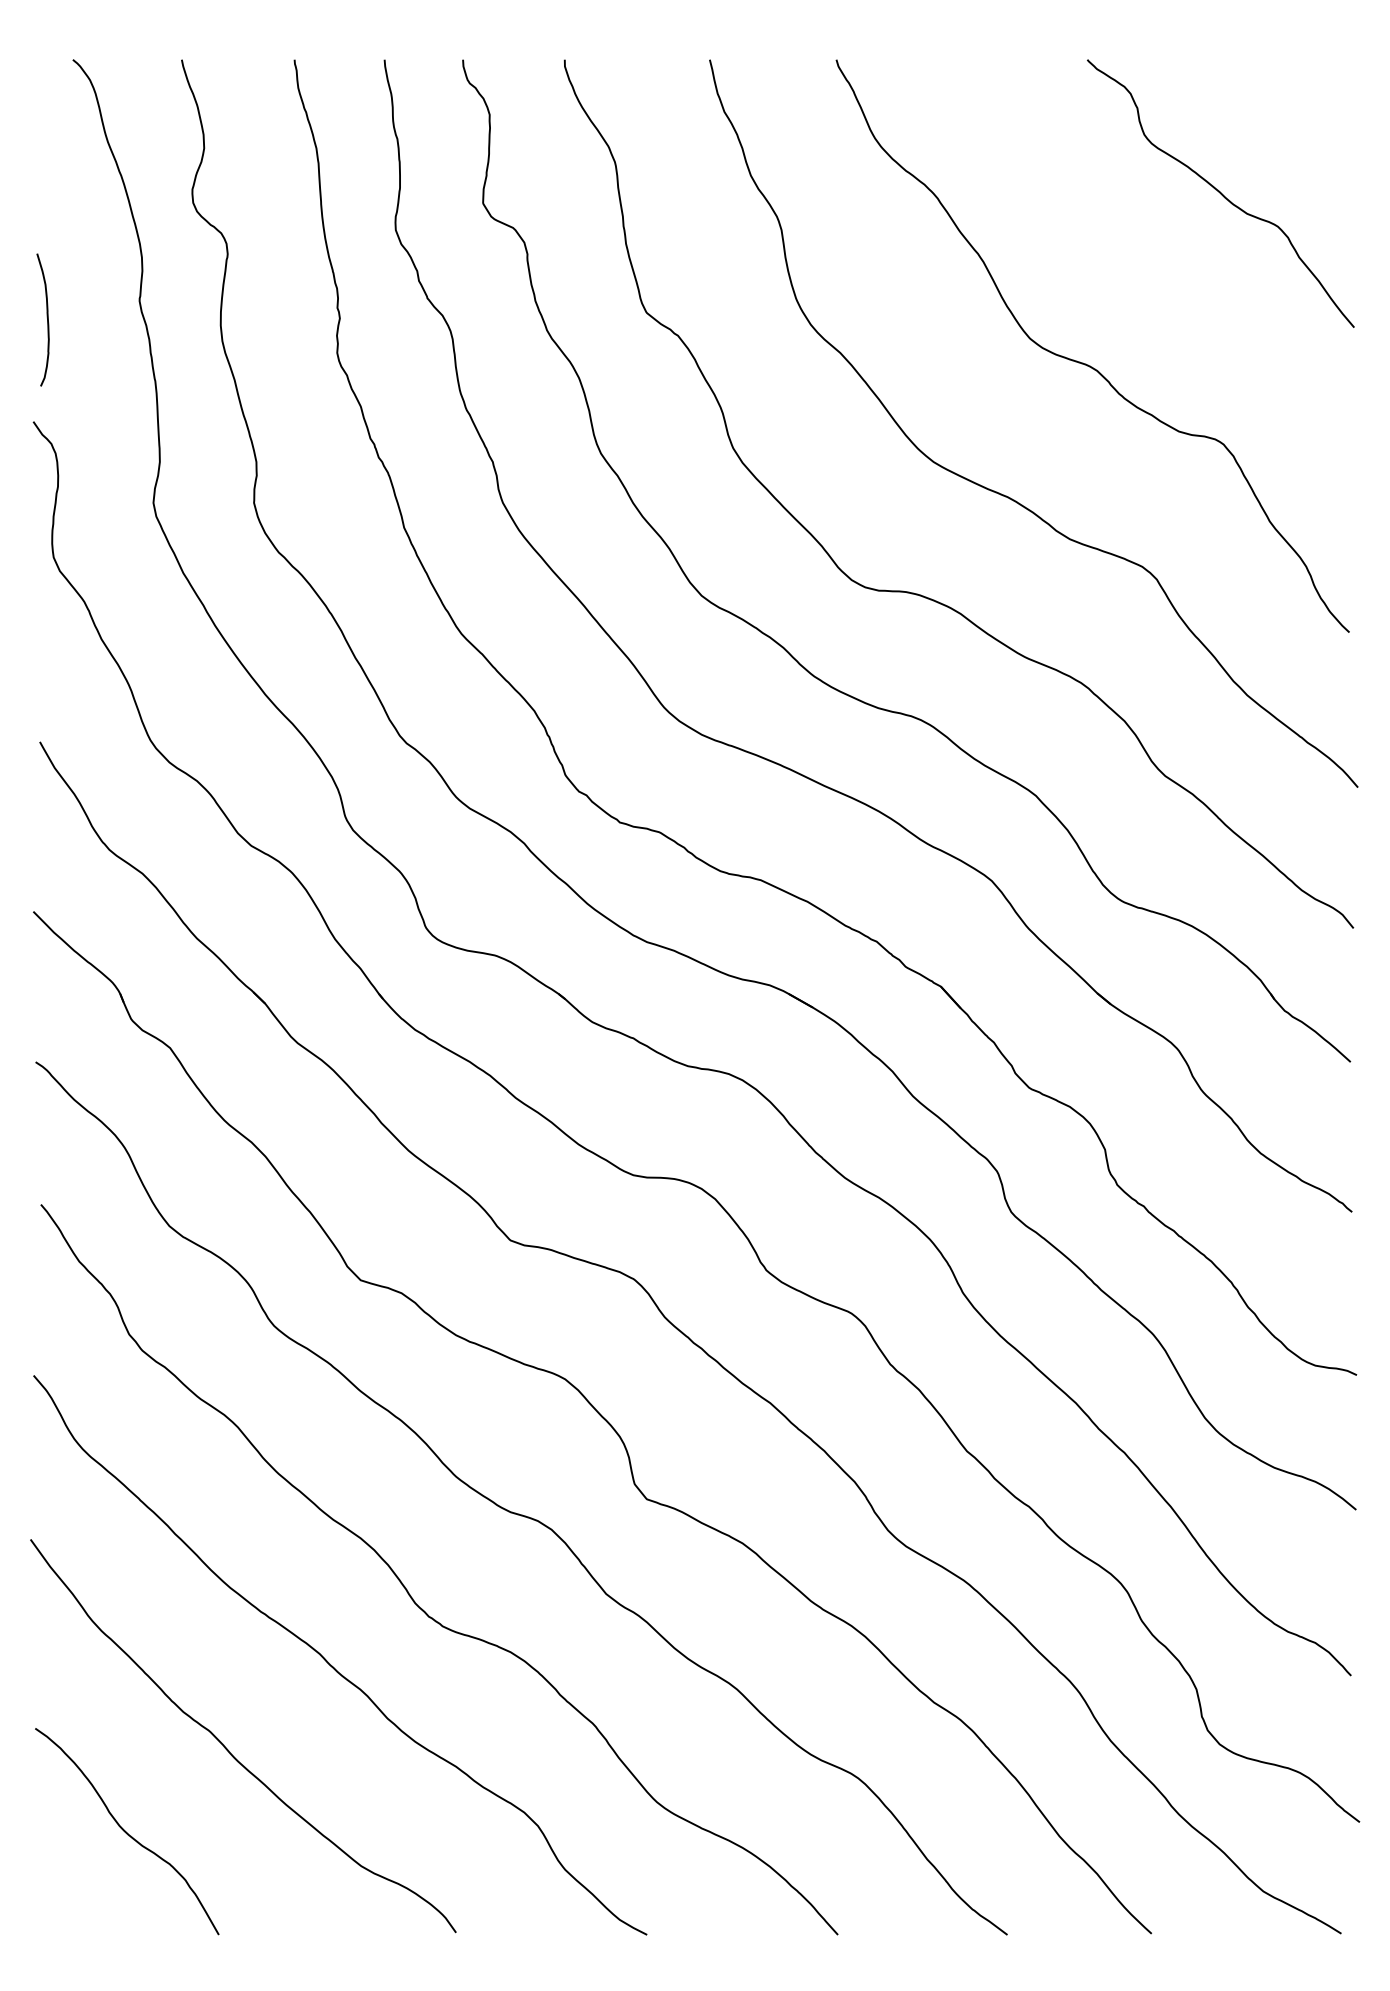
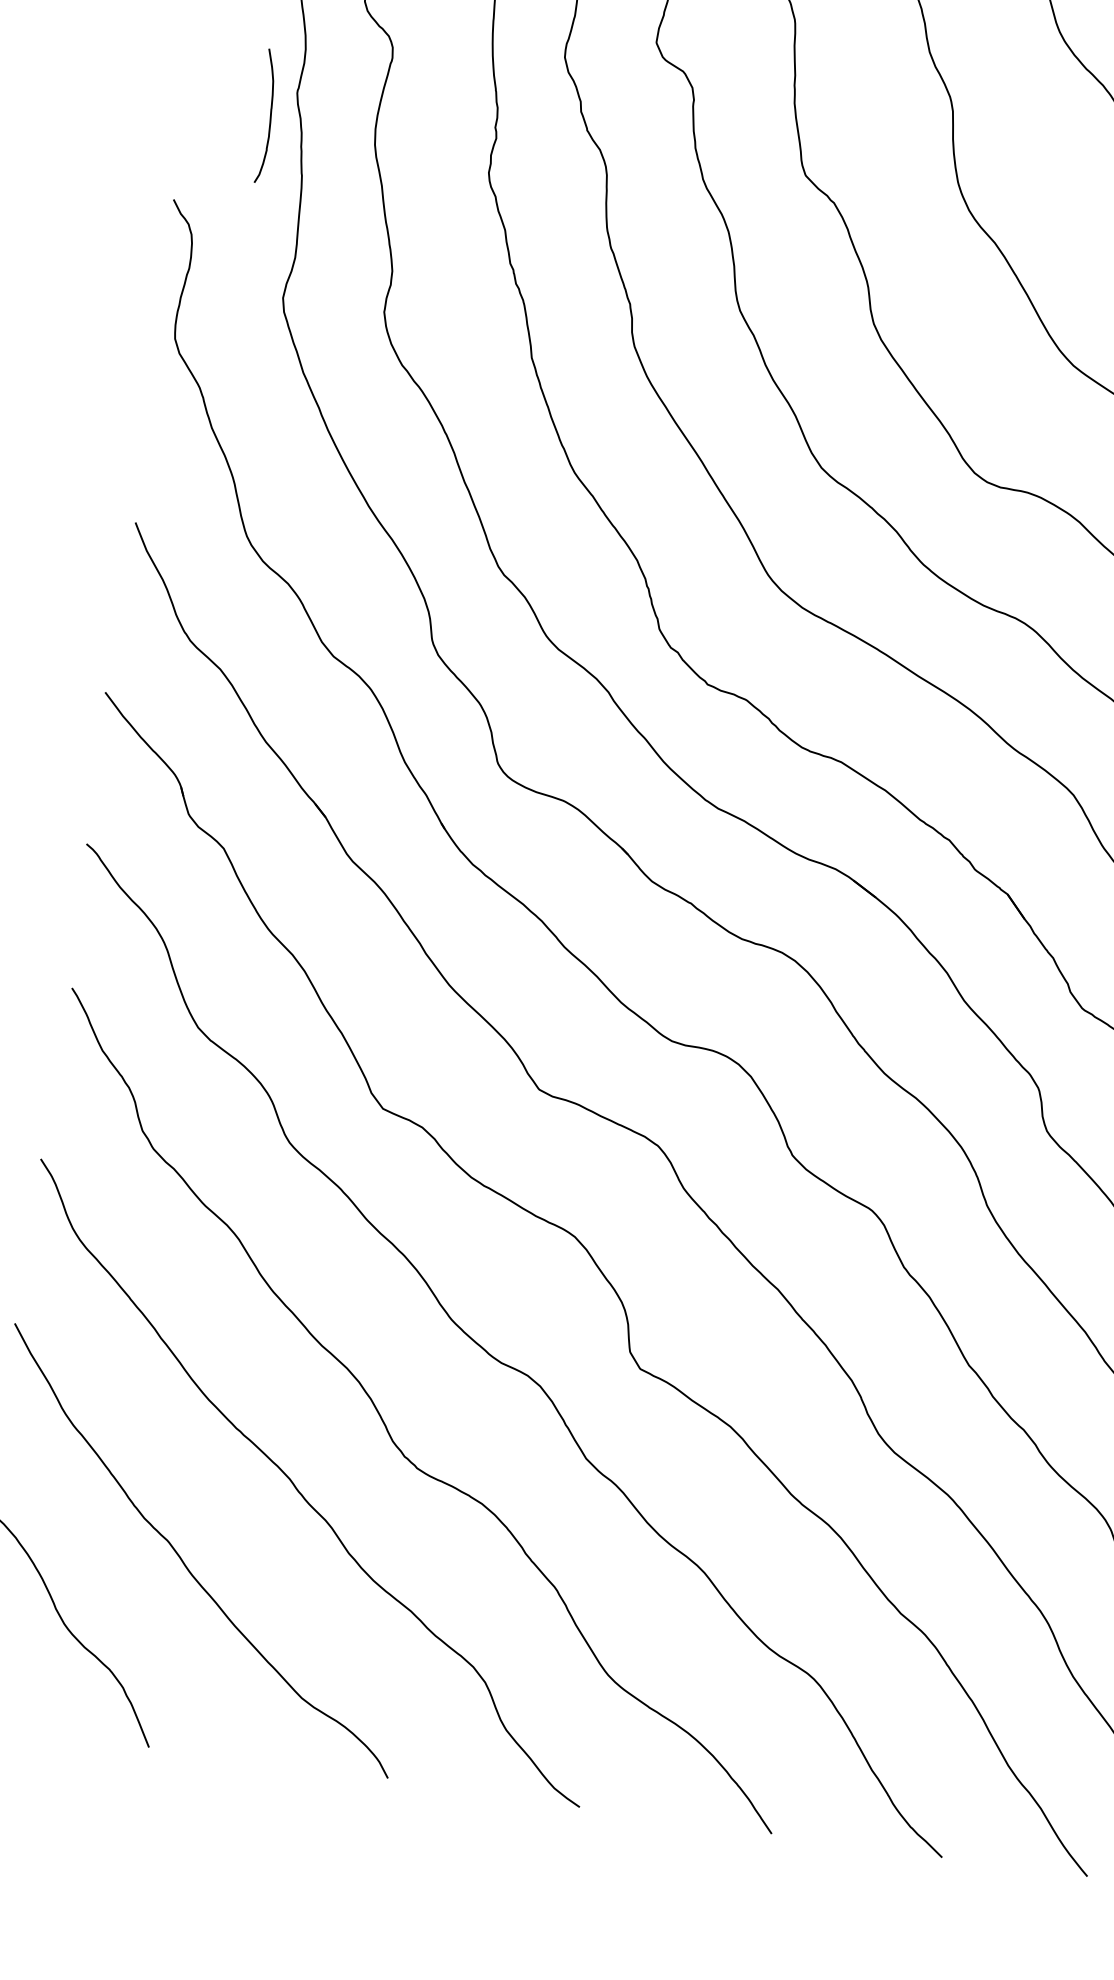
curve: (46, 317) -> (269, 114), moved

